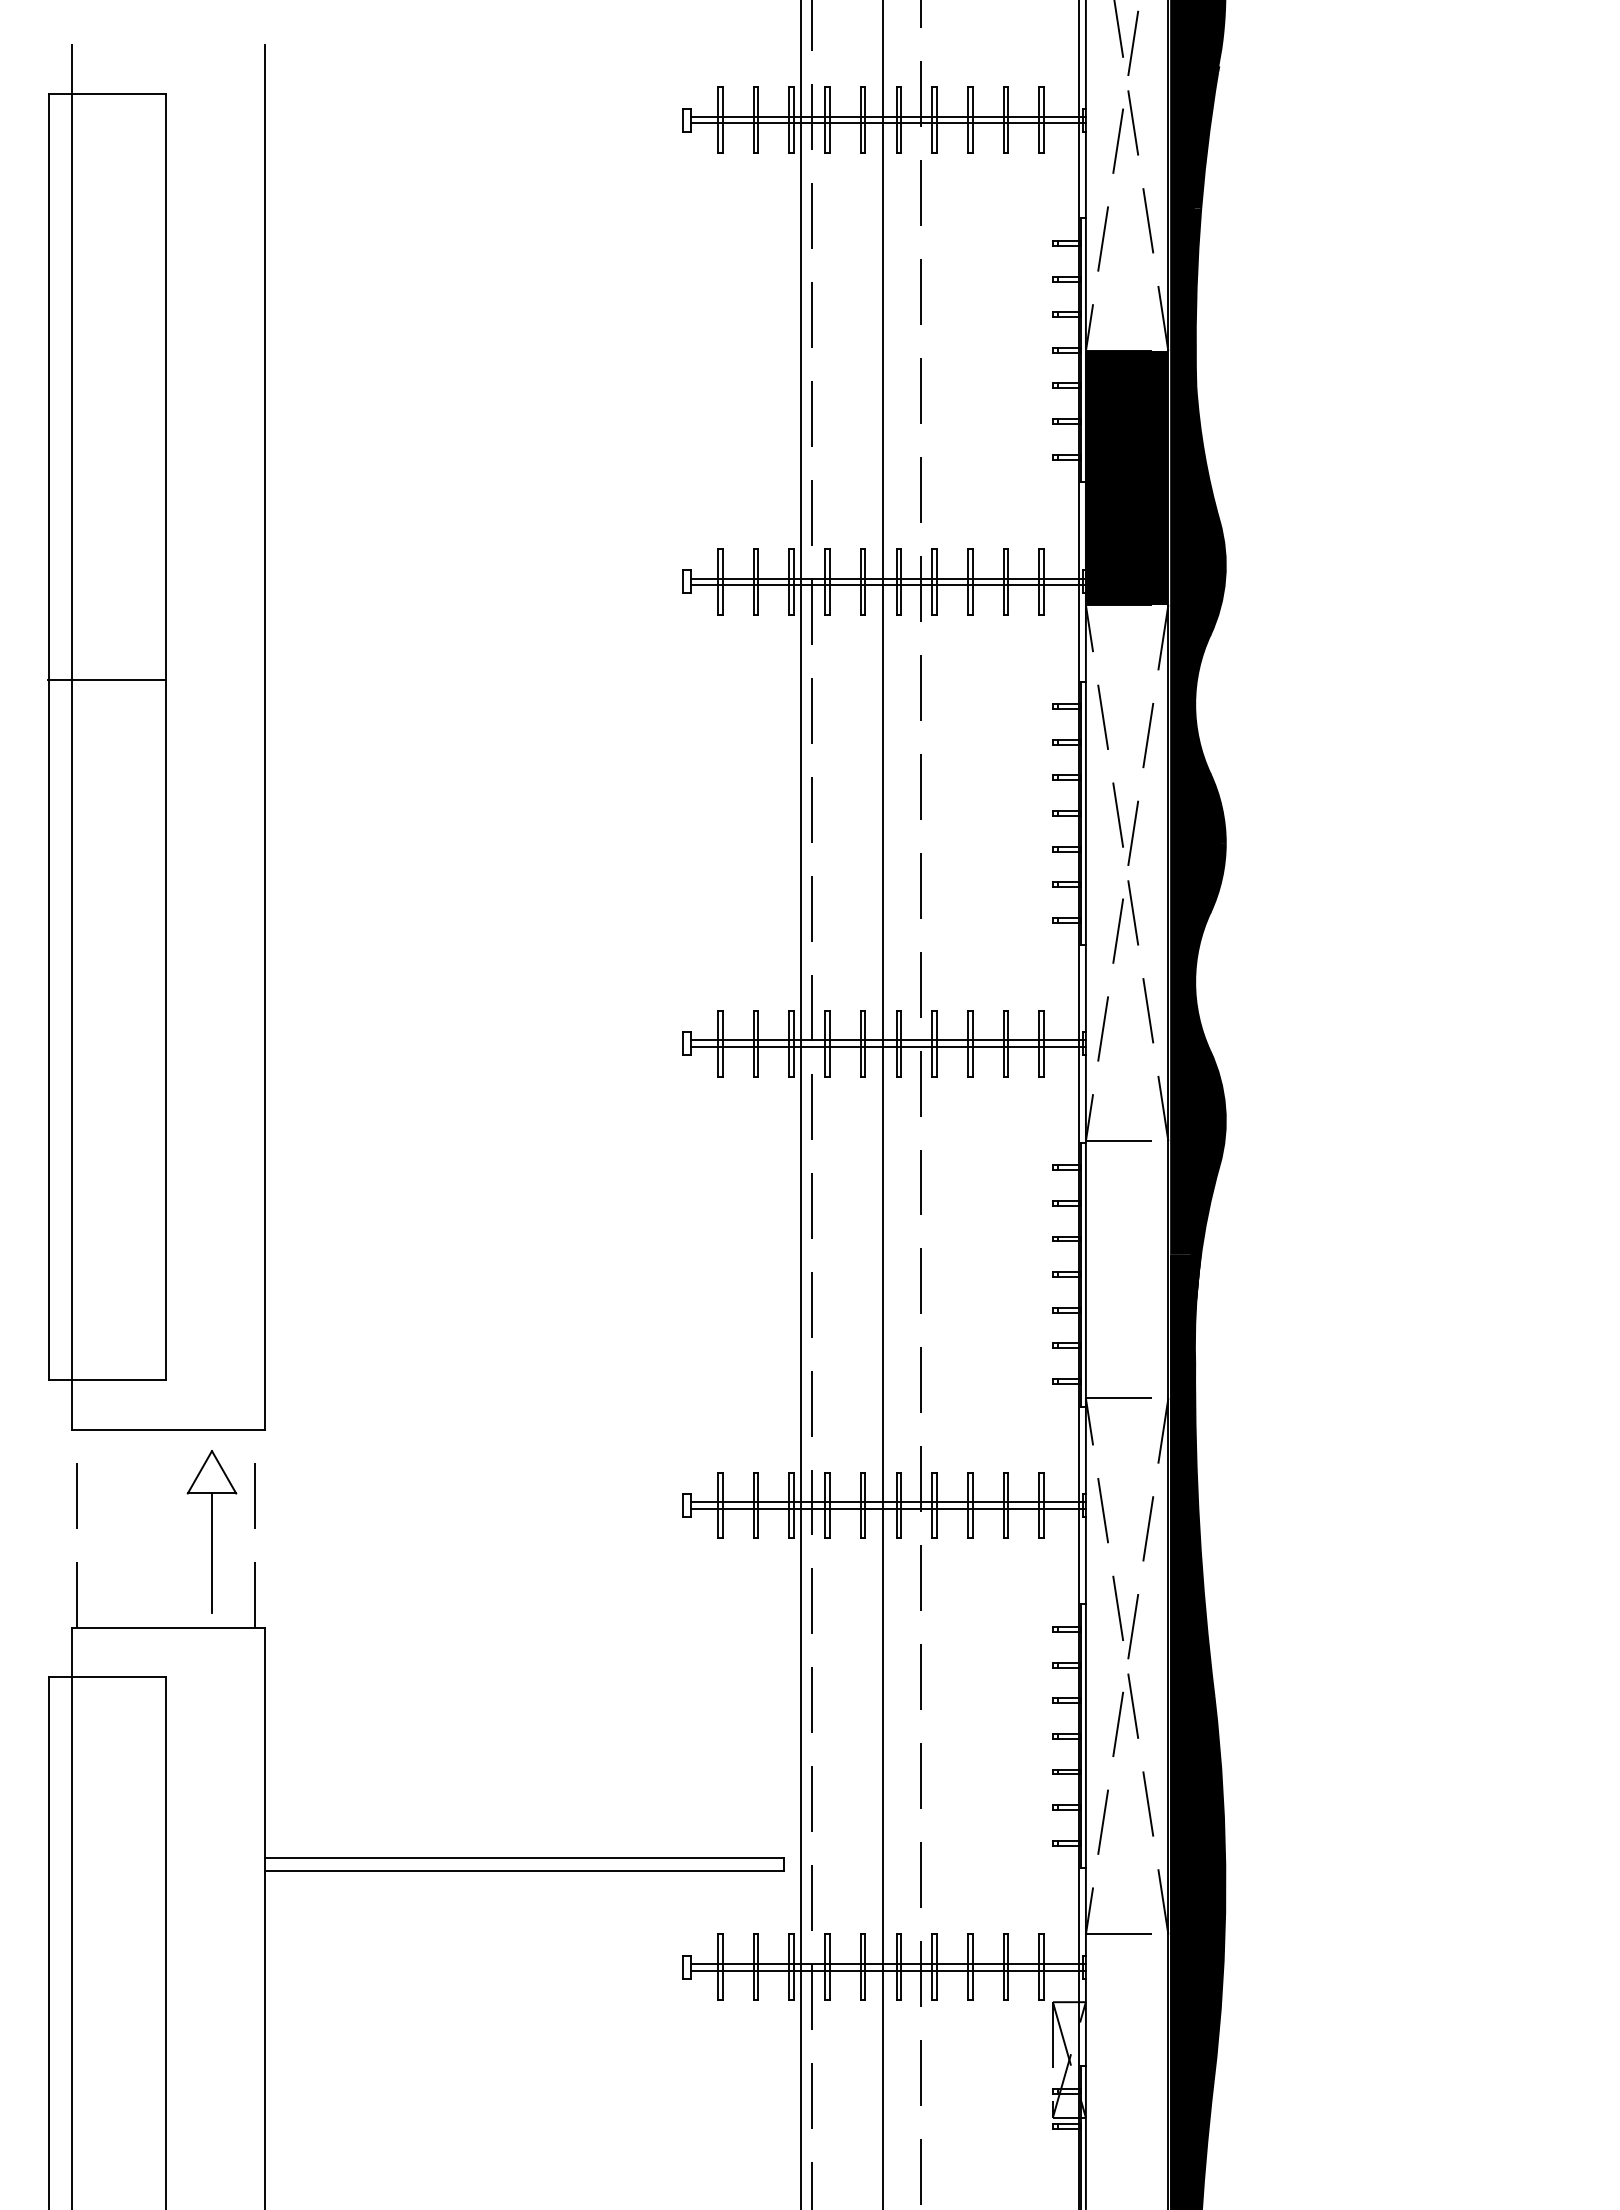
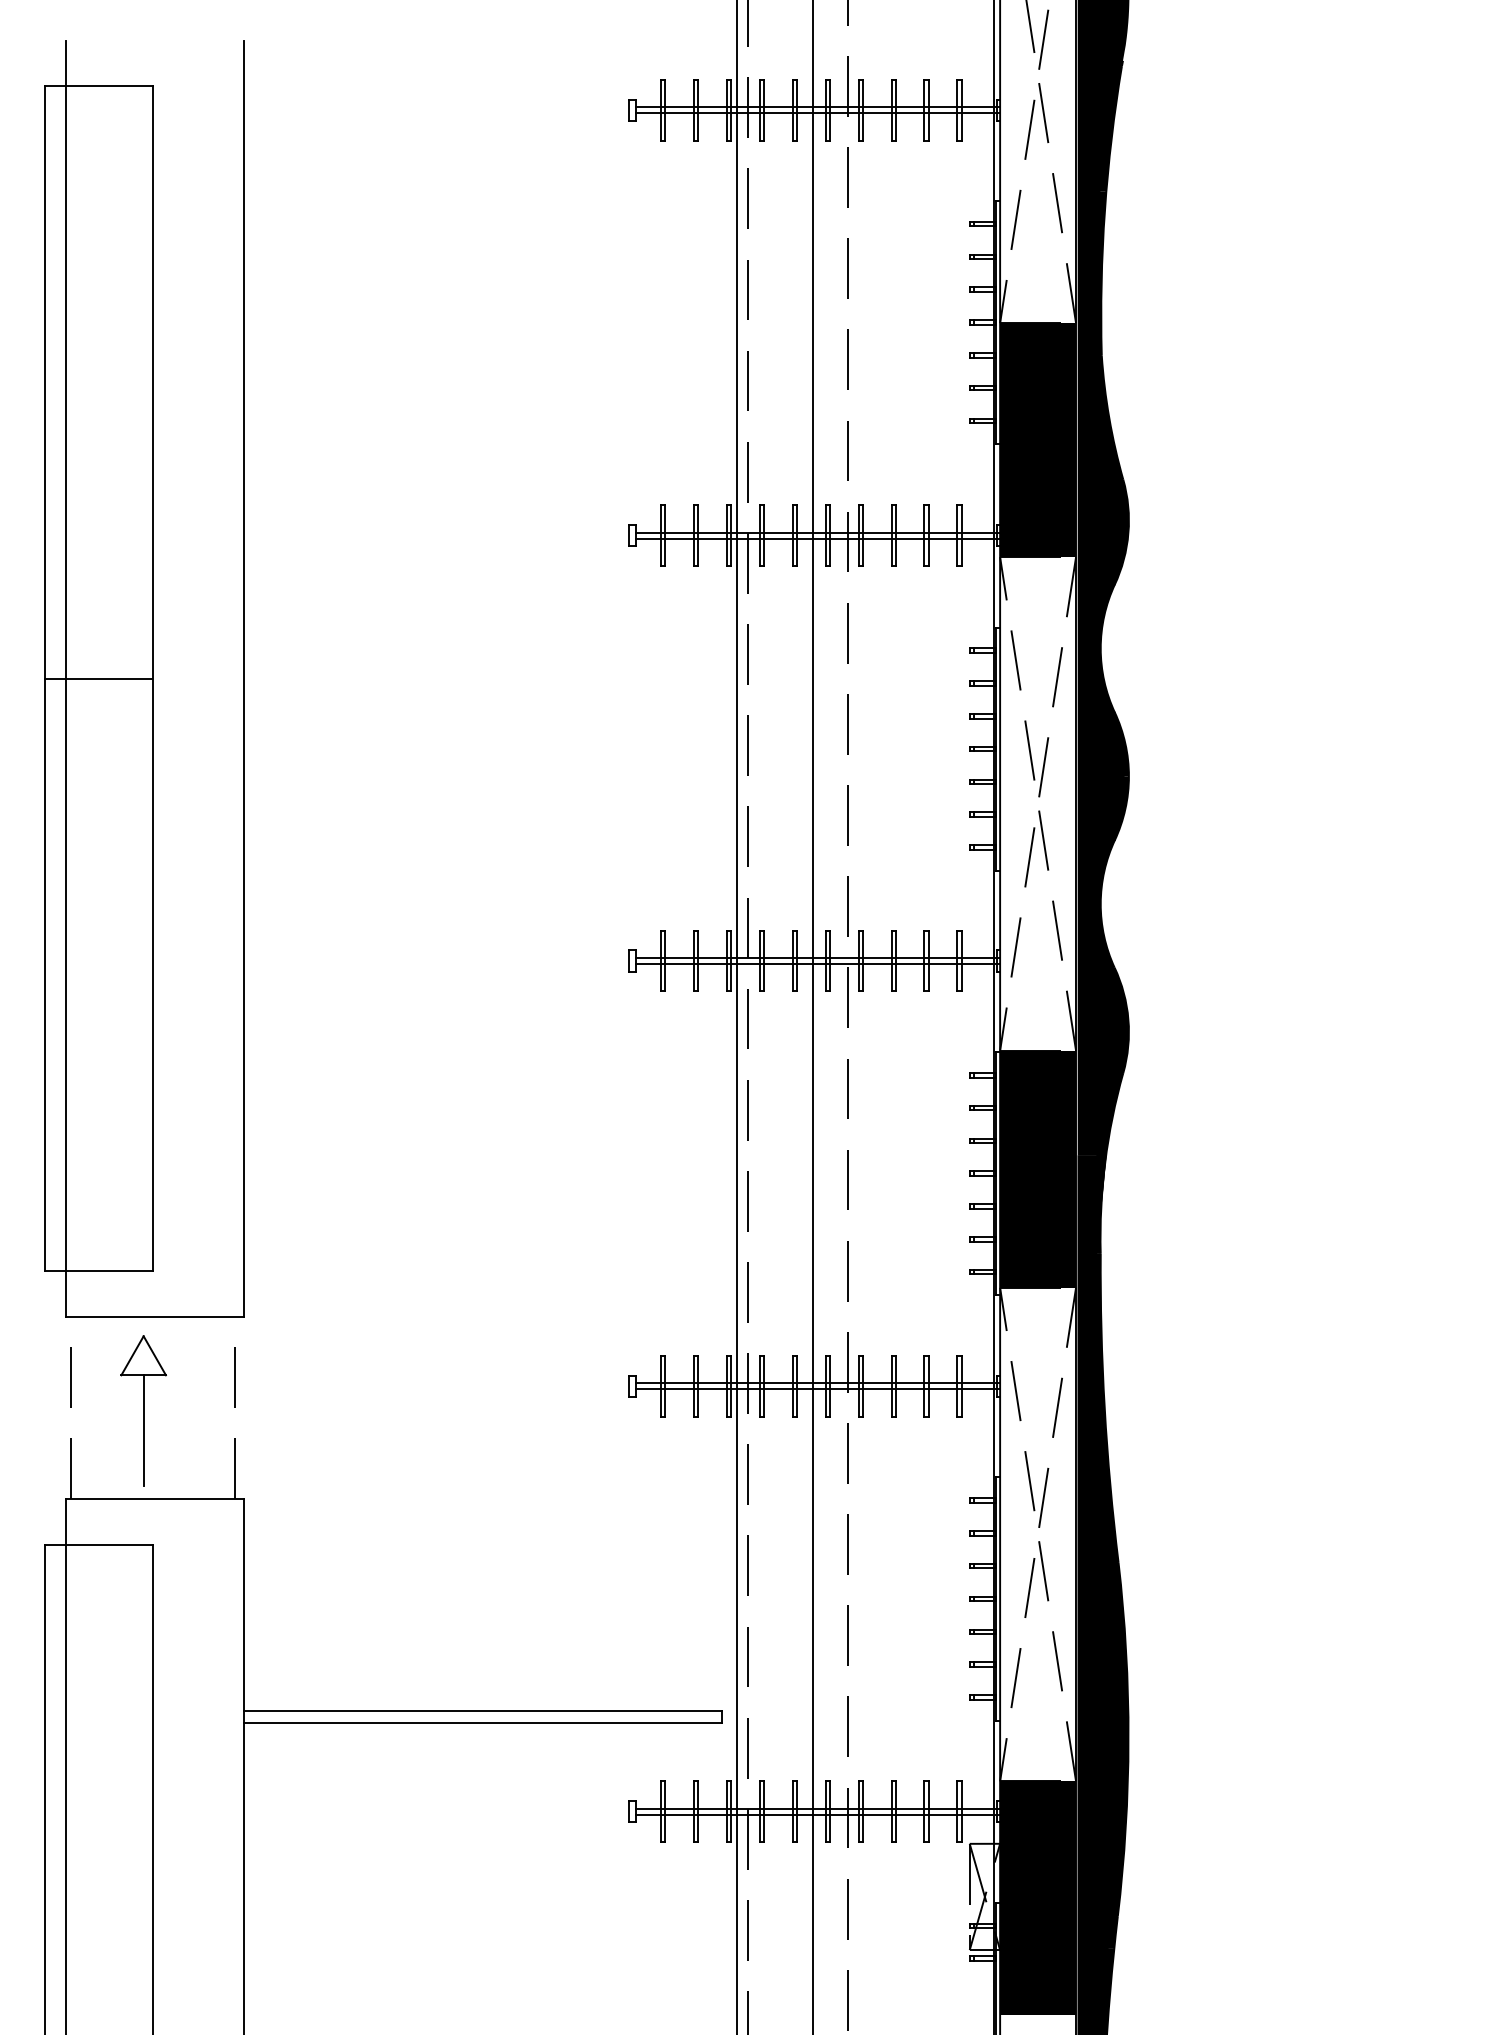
line: (106, 680) -> (98, 679), moved
fill: (1126, 1269) -> (1037, 1169), added
part: (211, 1531) -> (143, 1410), moved
fill: (1126, 2061) -> (1037, 1898), added

